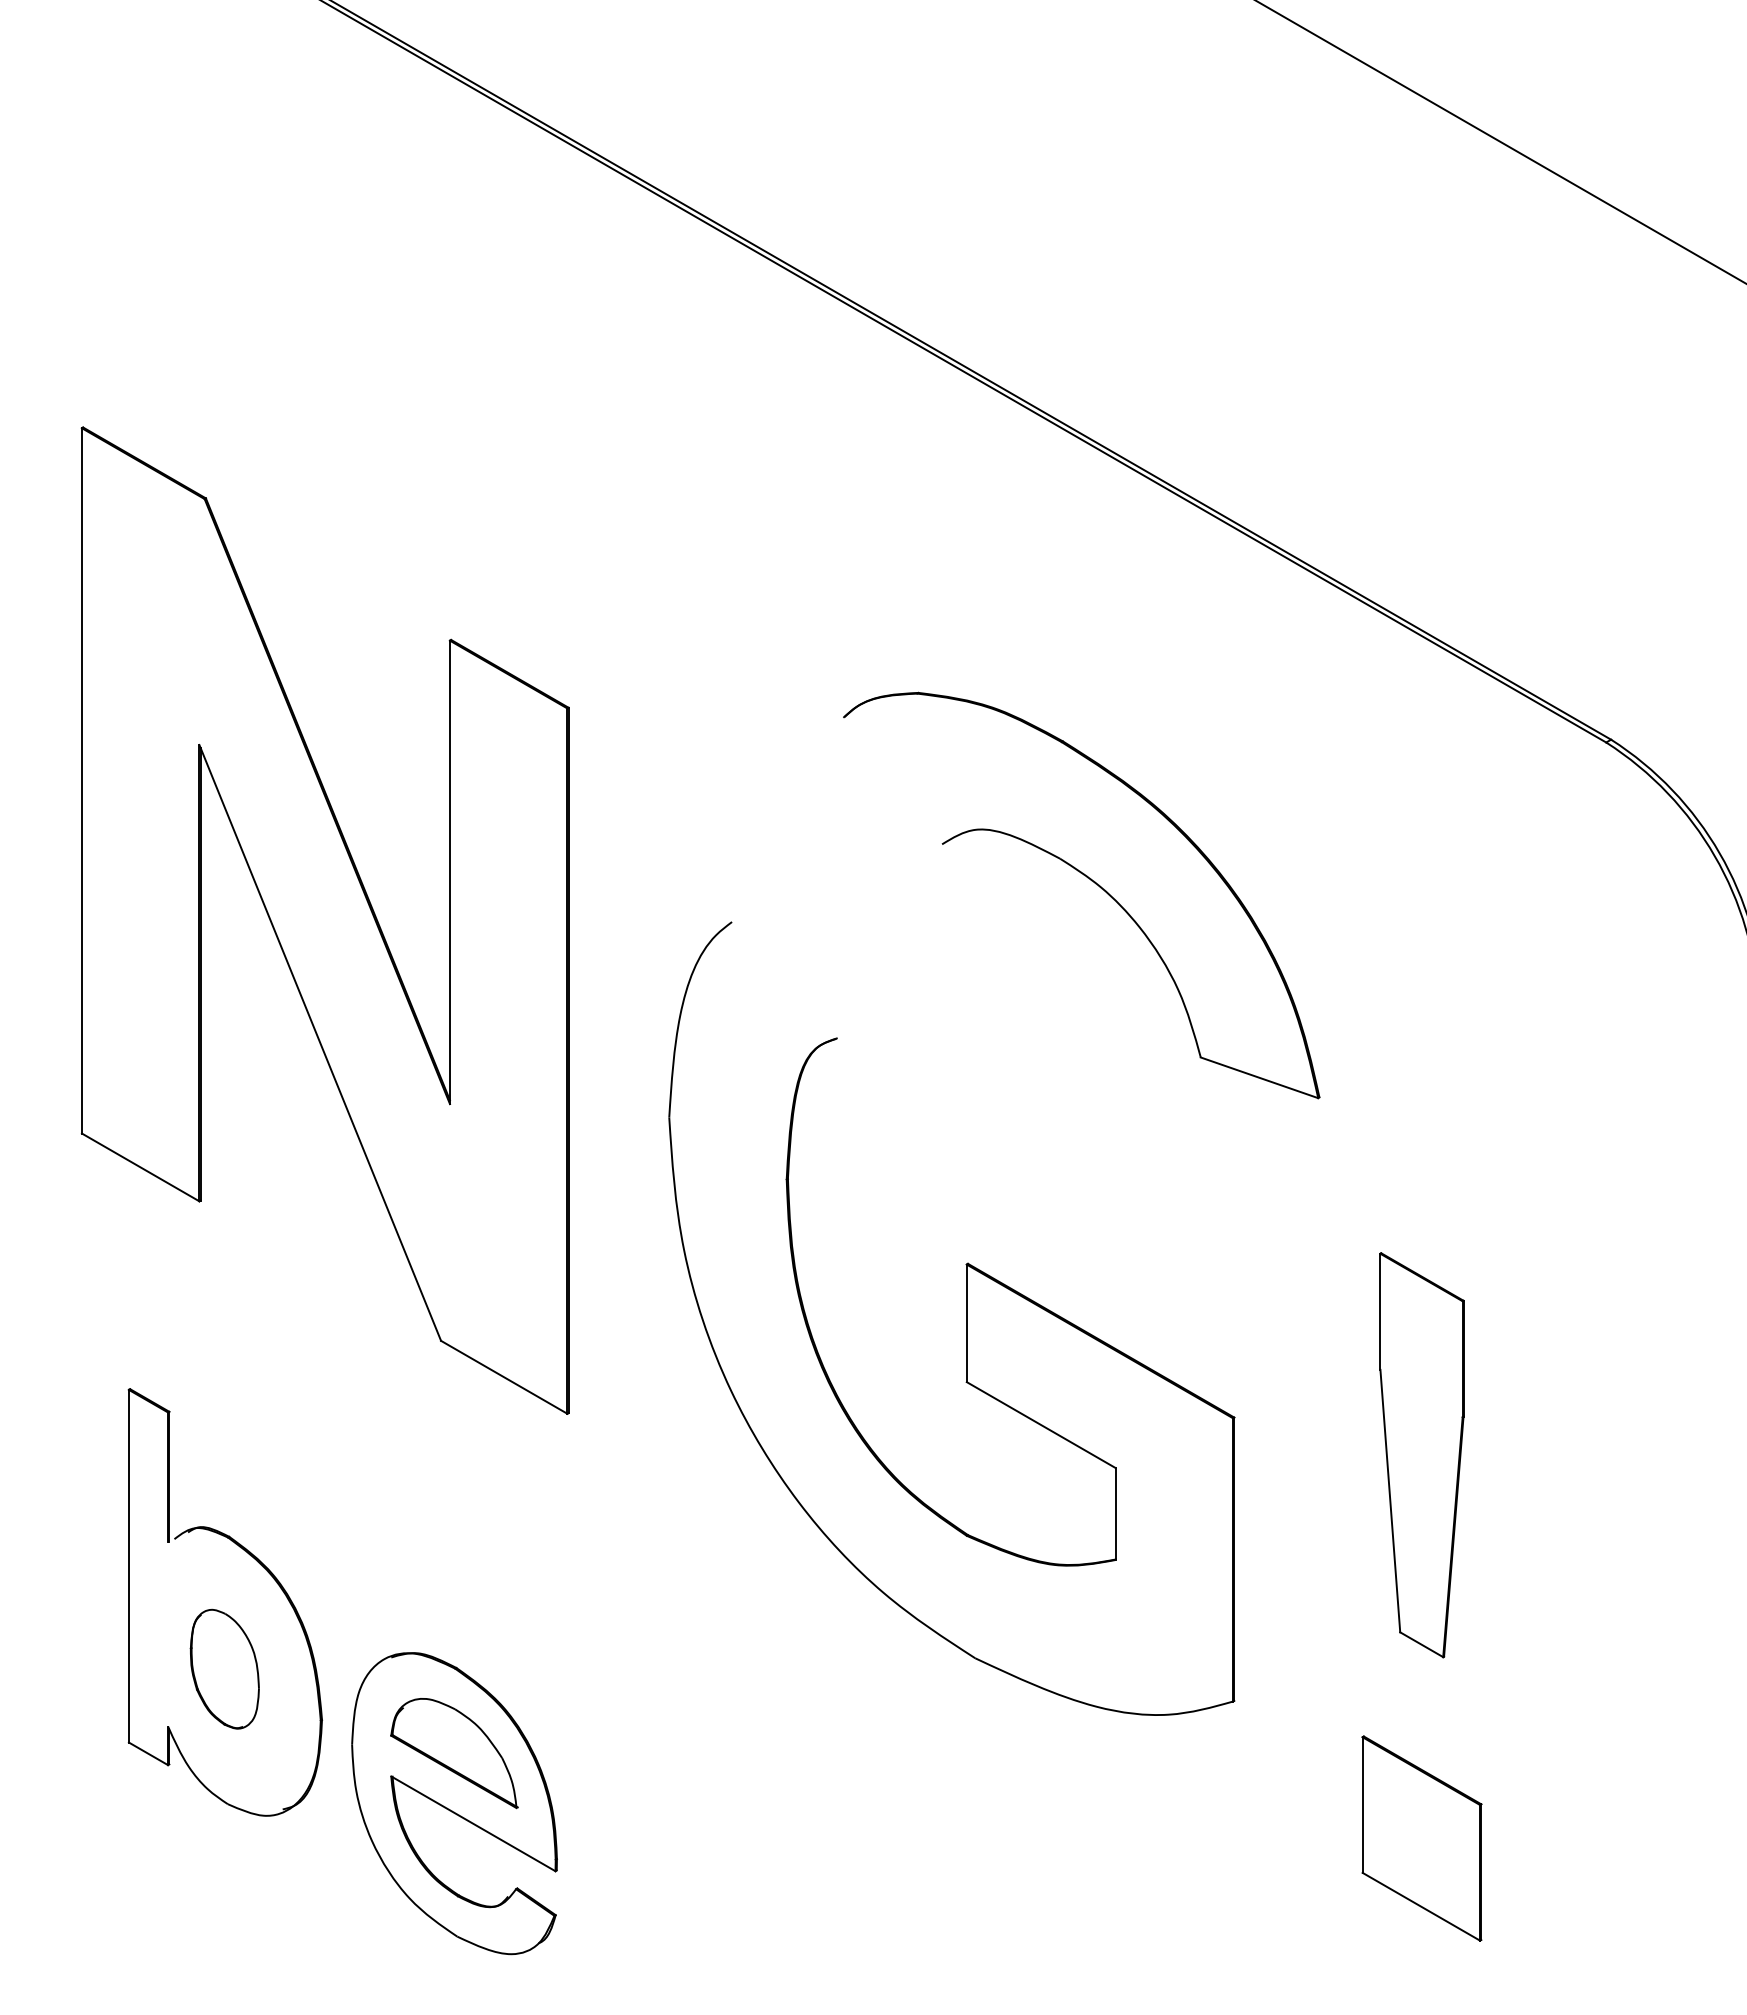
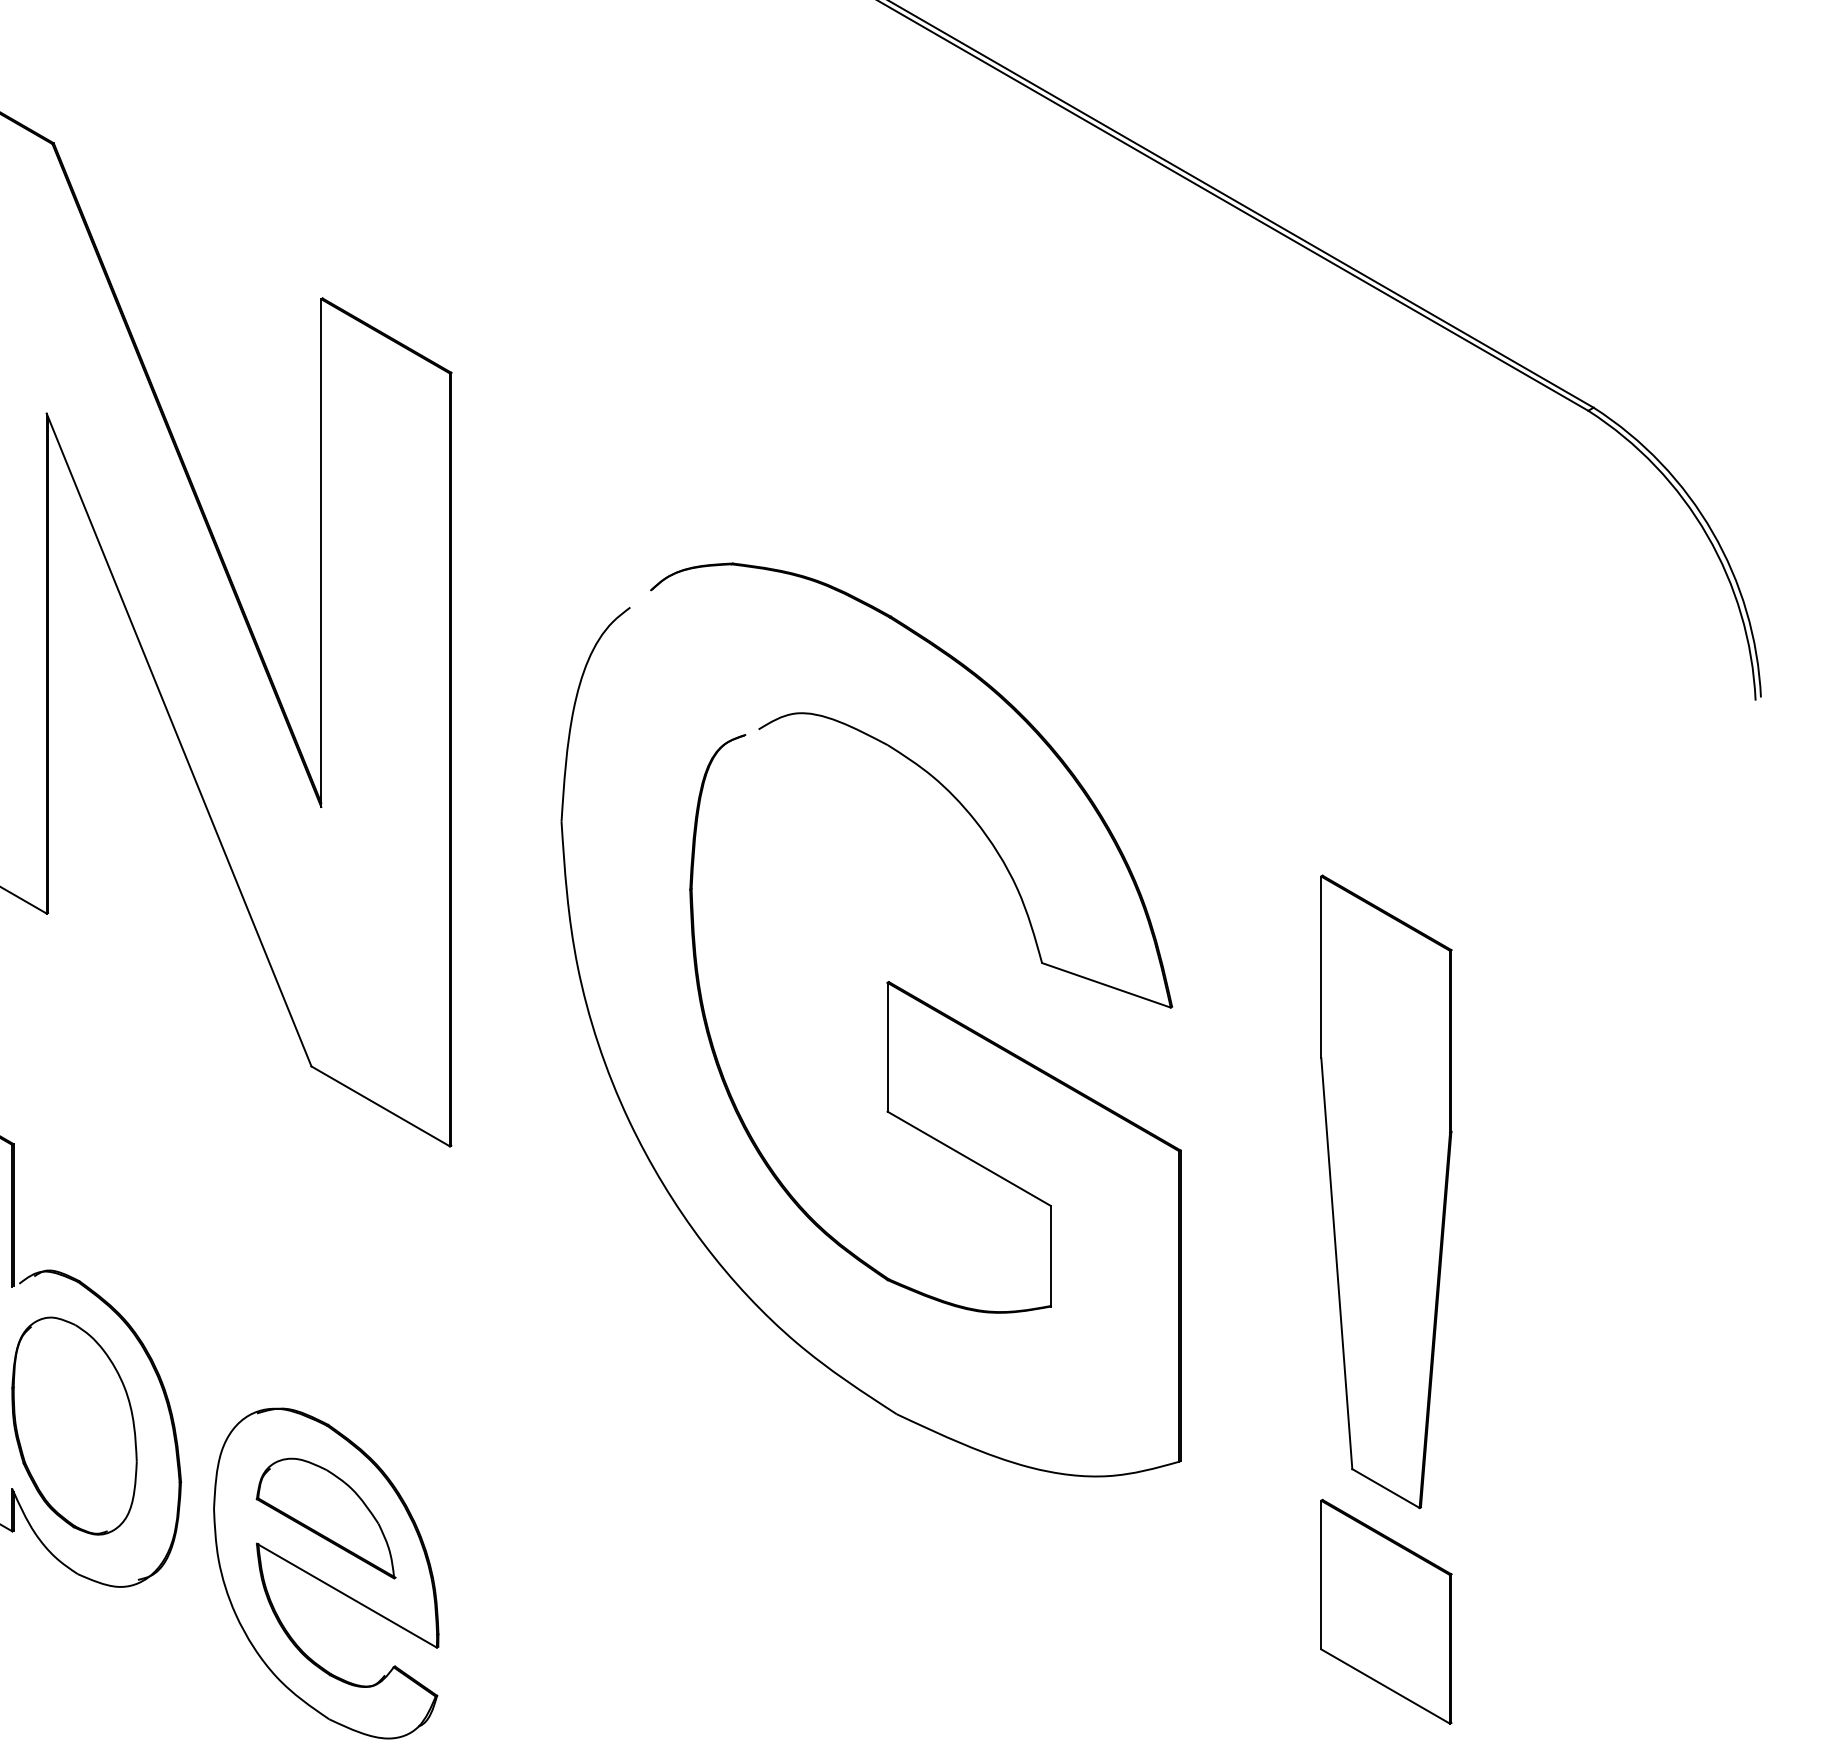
part: (1091, 881) -> (922, 770), moved
part: (1421, 1454) -> (1385, 1190), size x1.43
part: (224, 1669) -> (74, 1426), size x1.67

